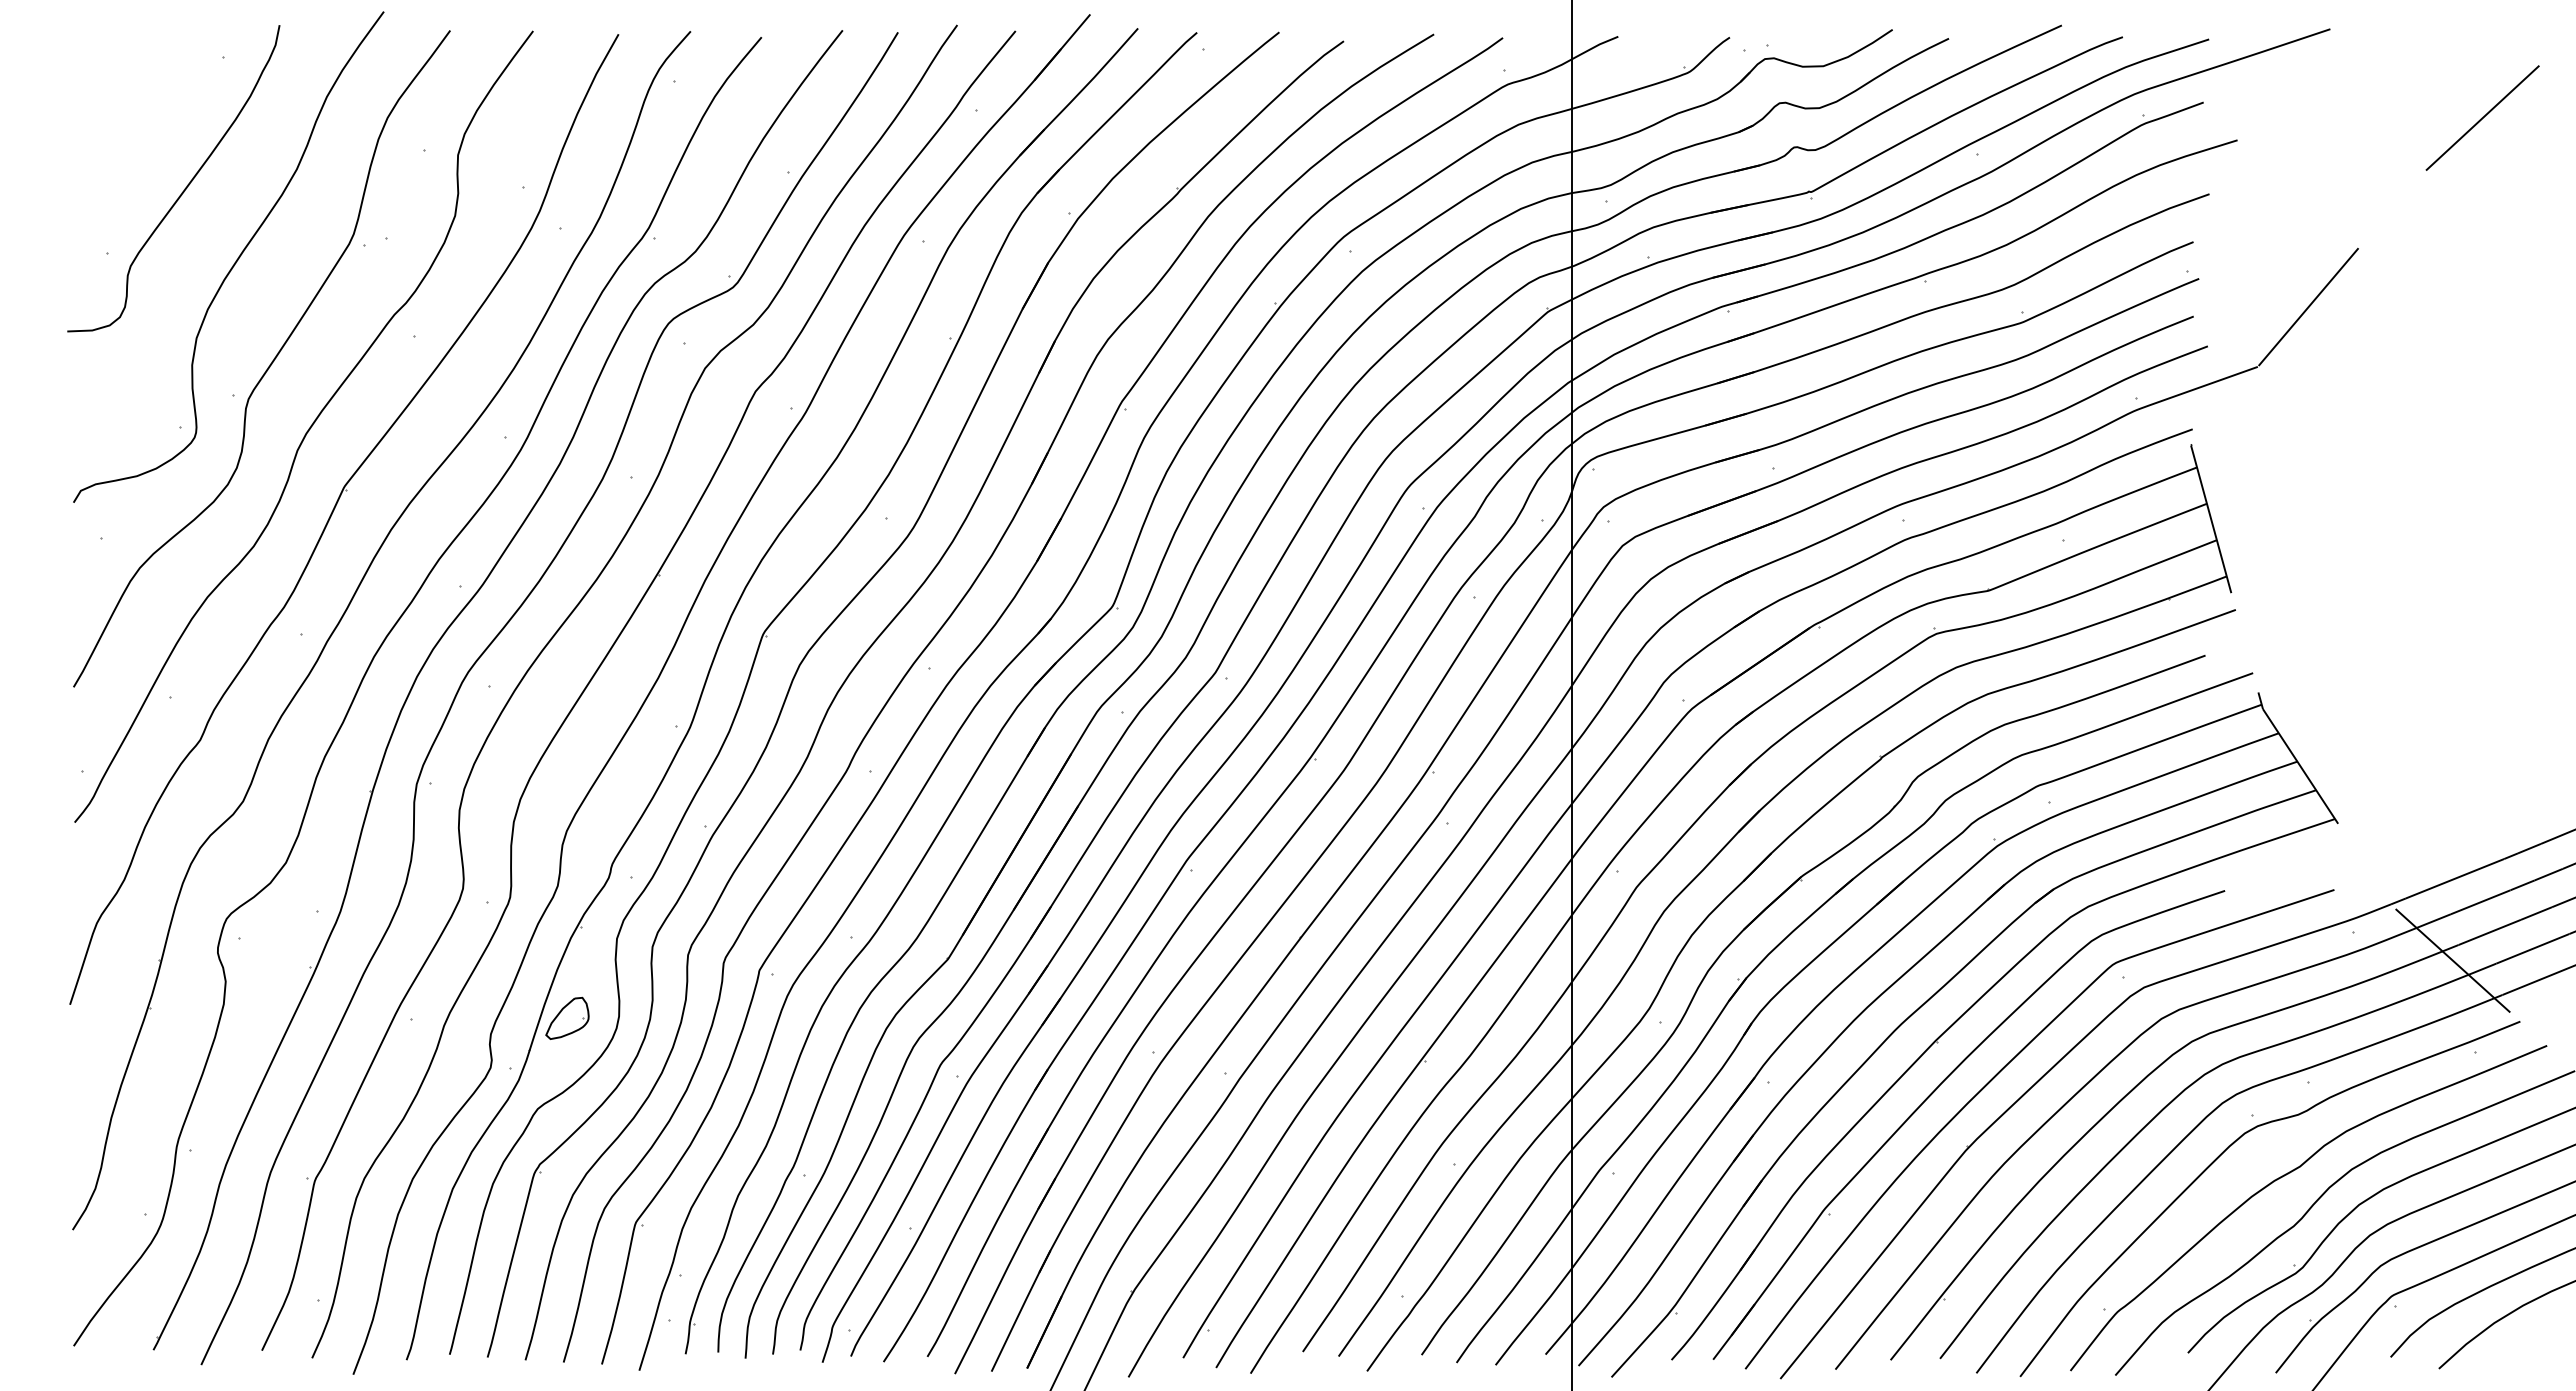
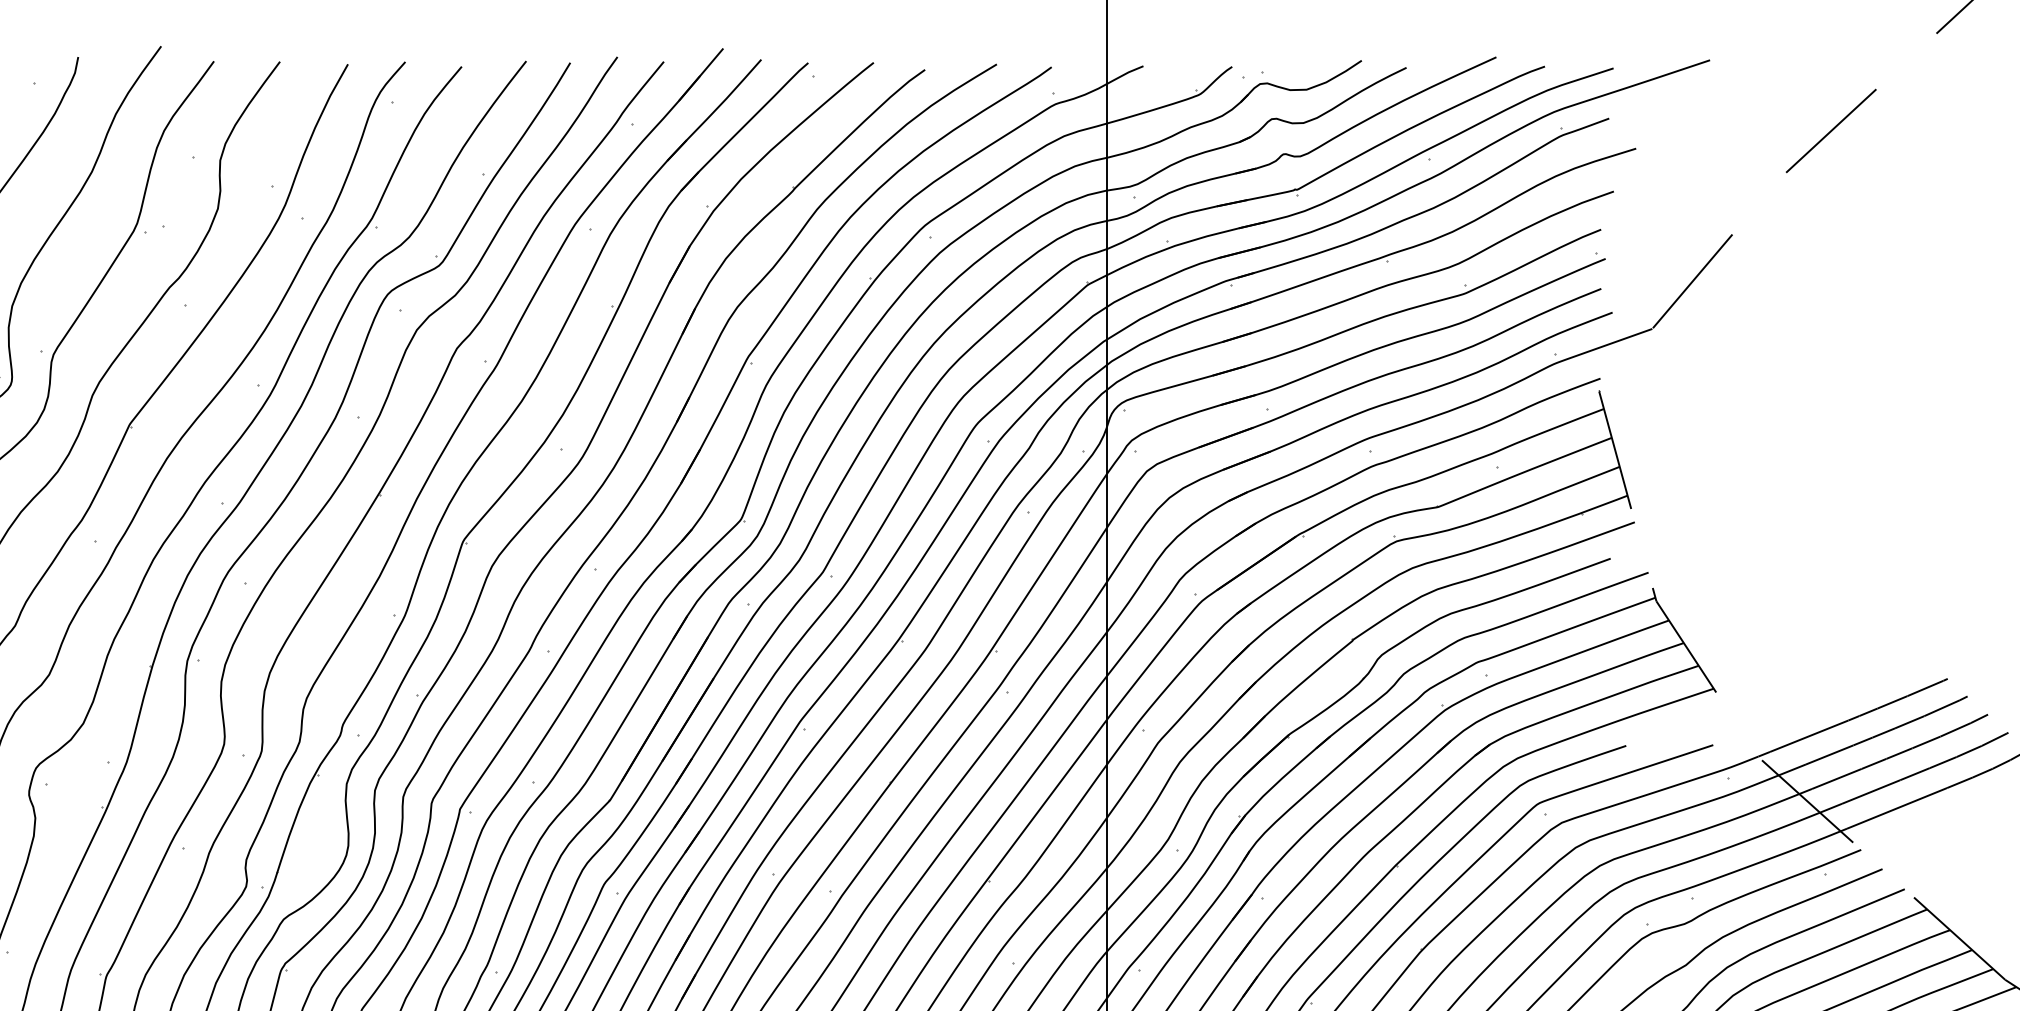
part: (567, 1017) -> (307, 846), removed

